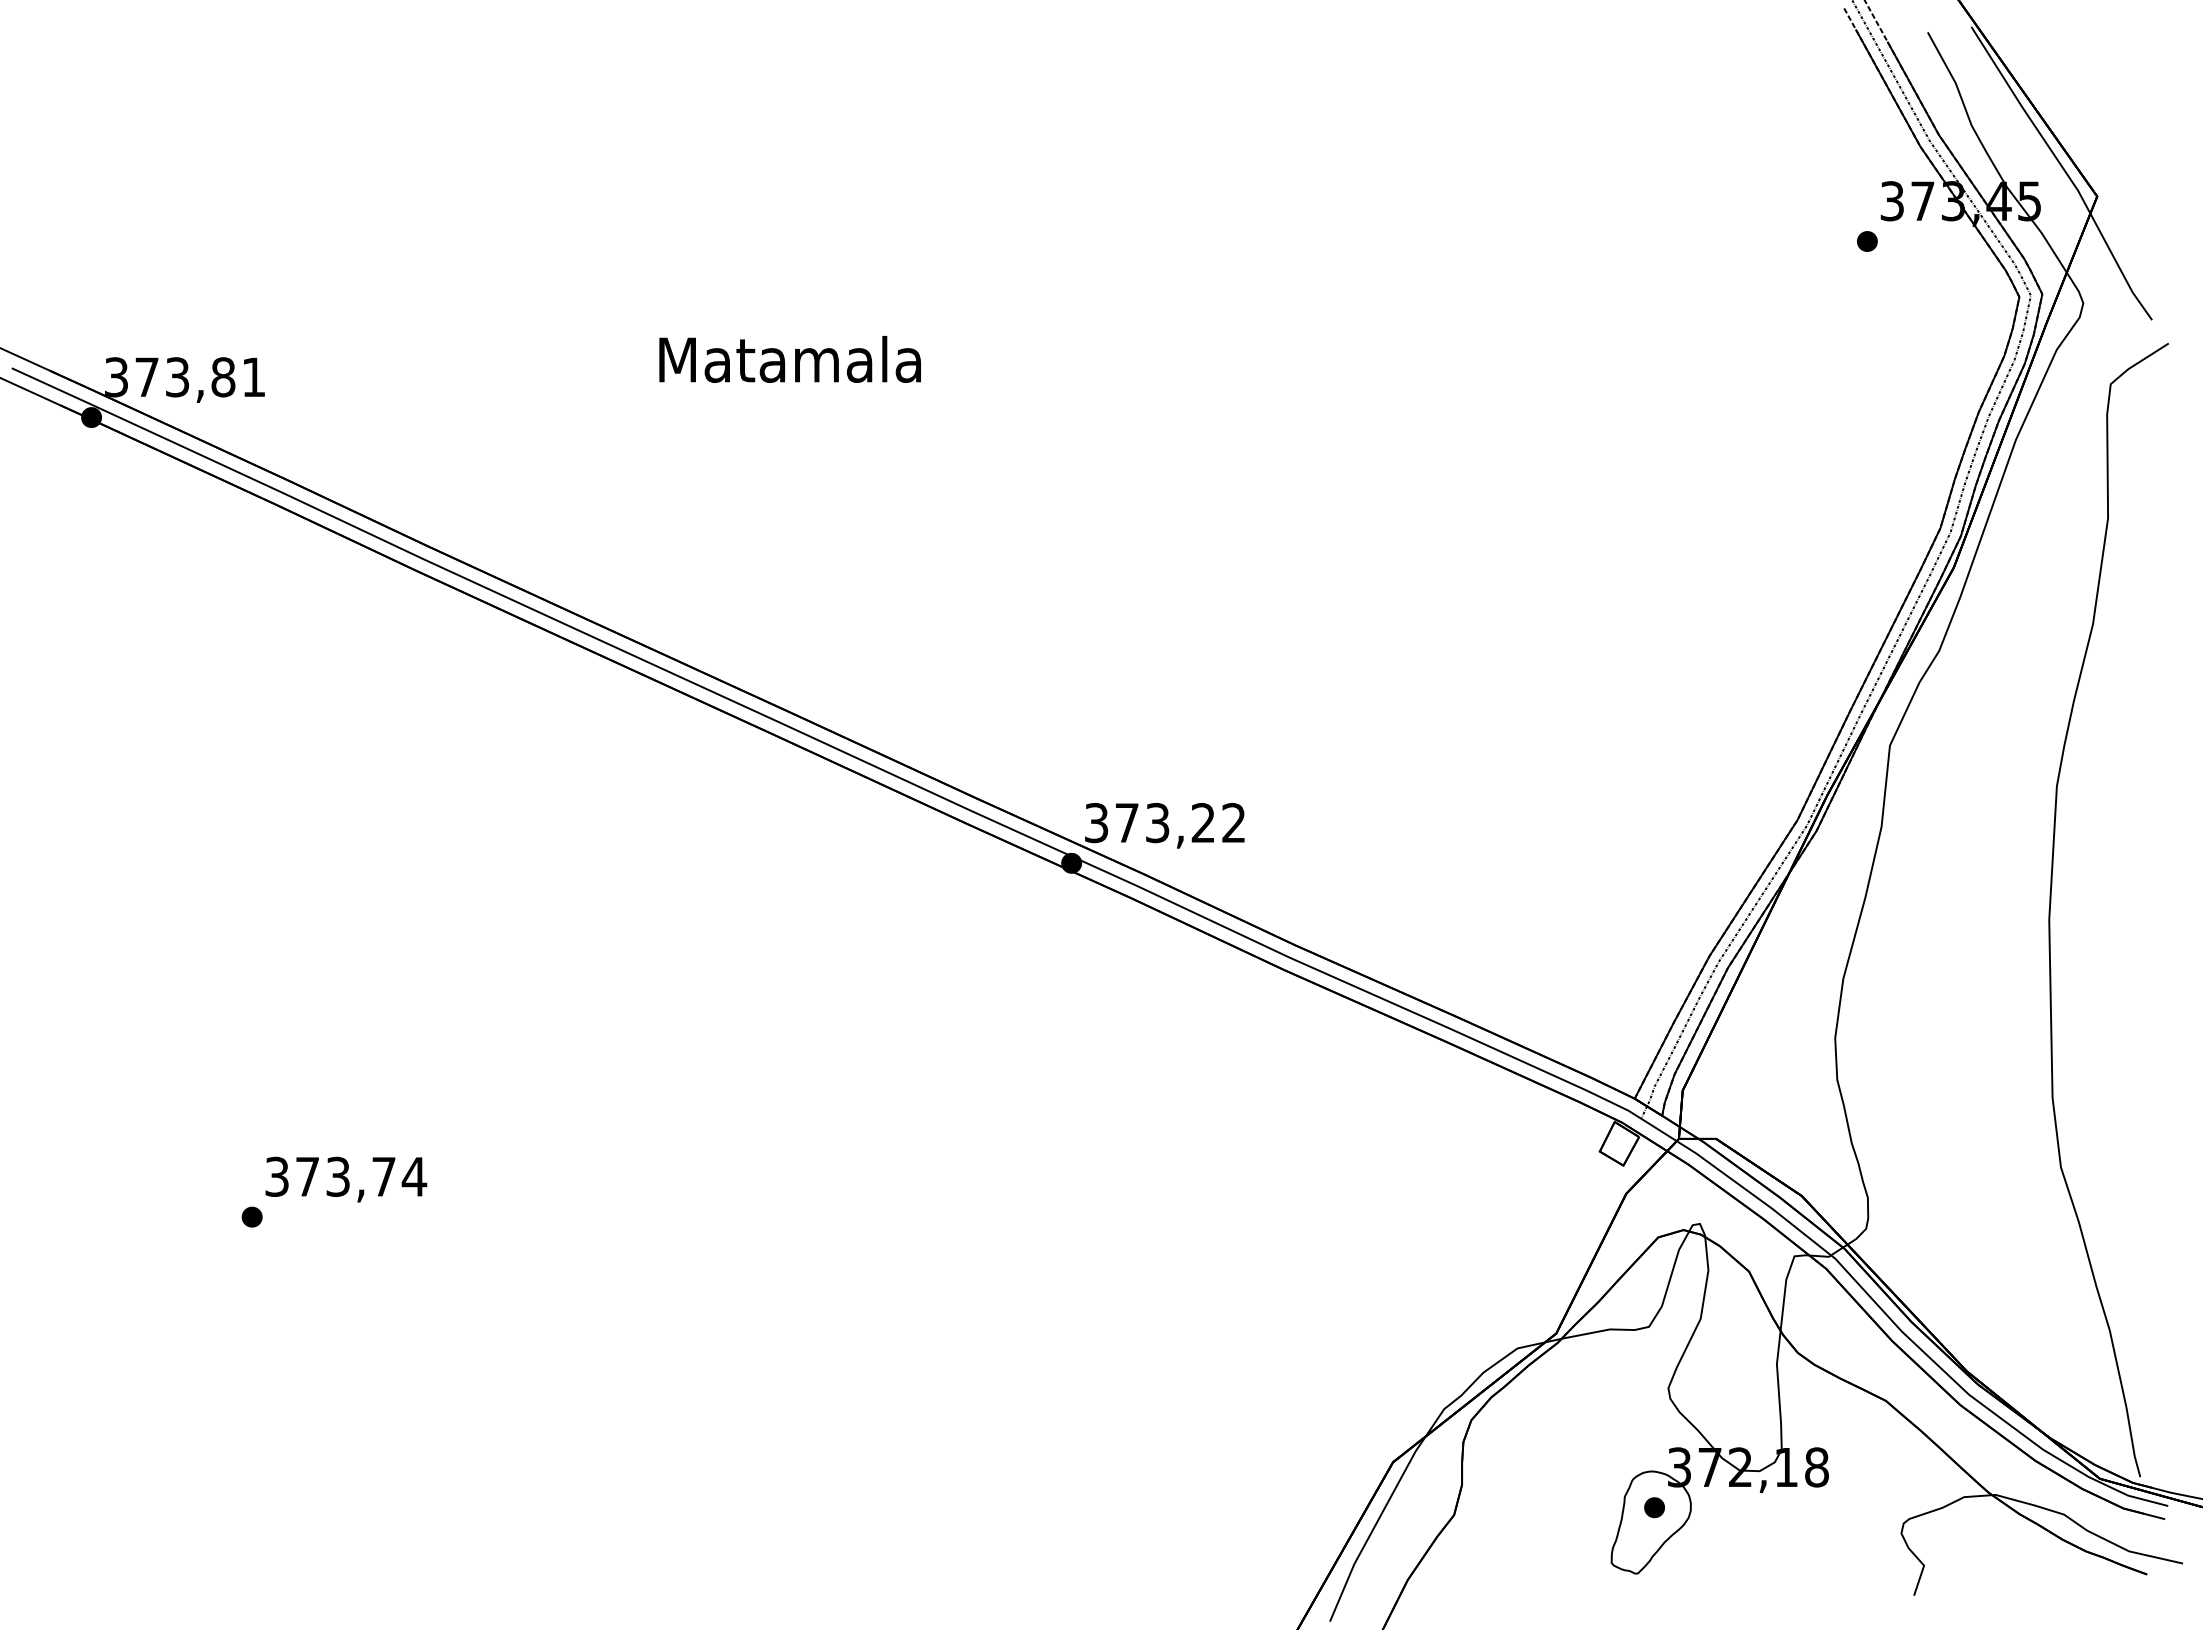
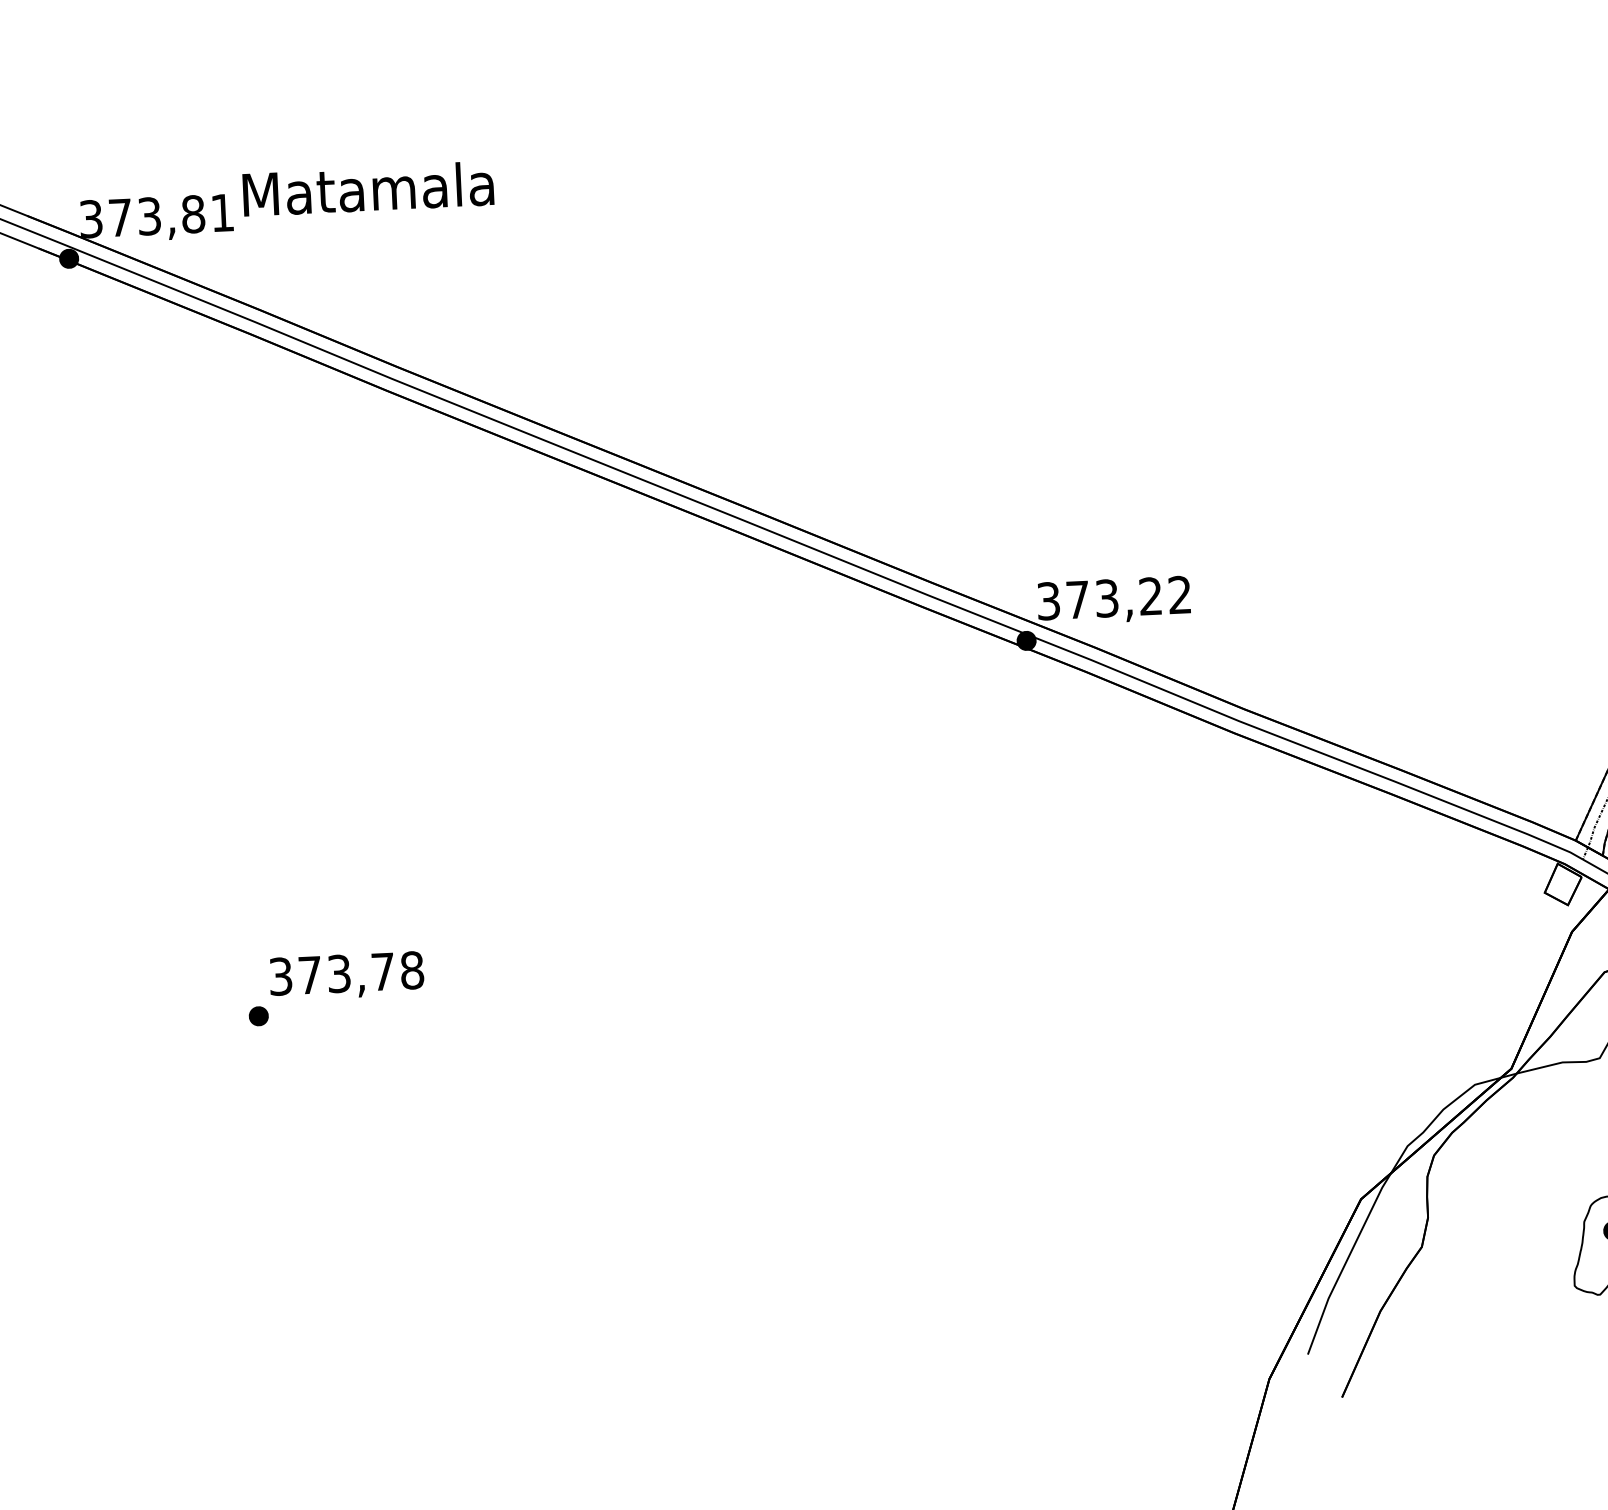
text: (789, 359) -> (367, 189), moved
text: (414, 1176) -> (412, 970), 373,74 -> 373,78

